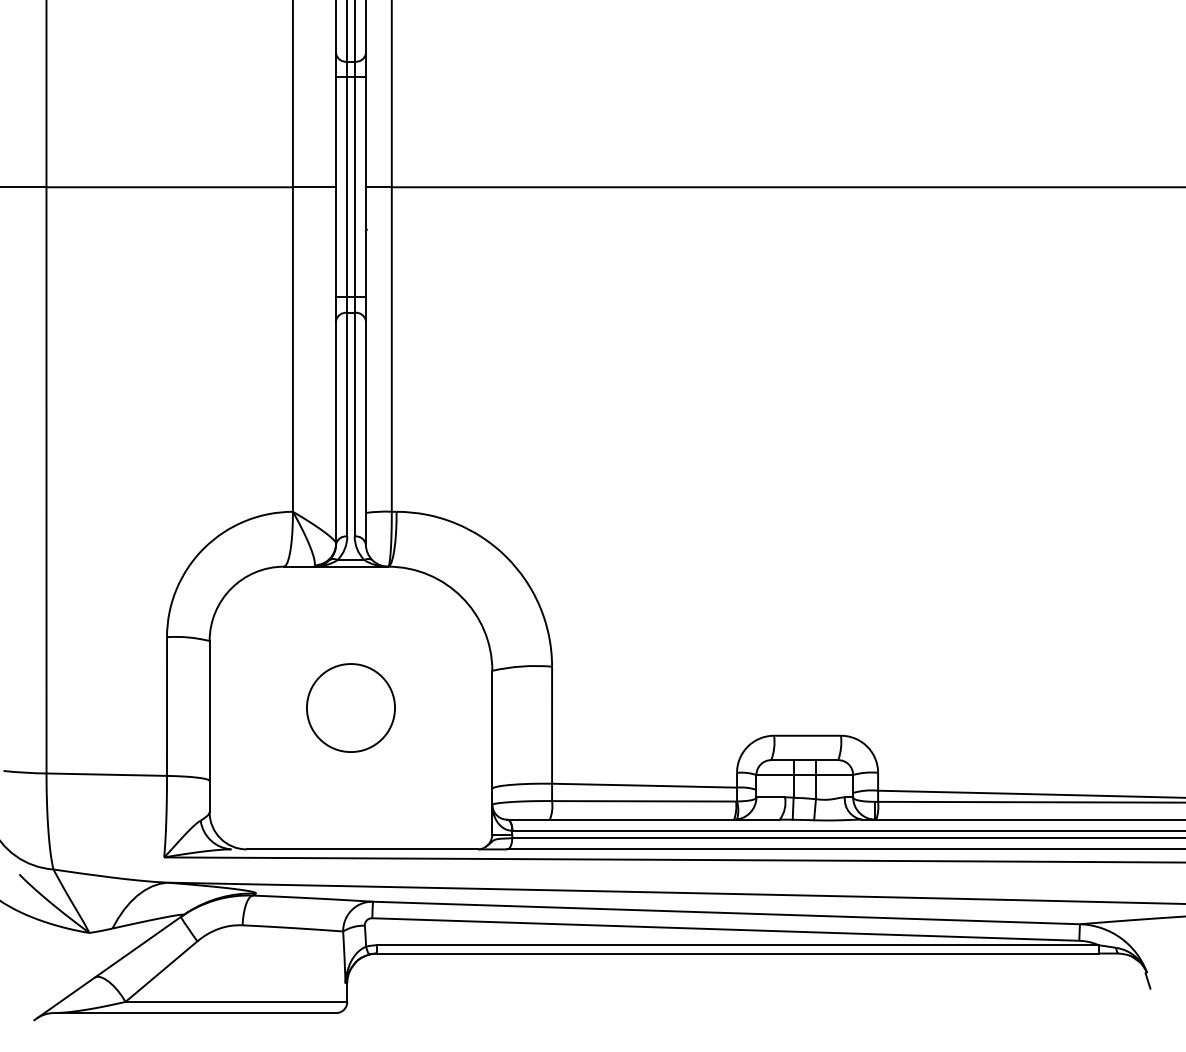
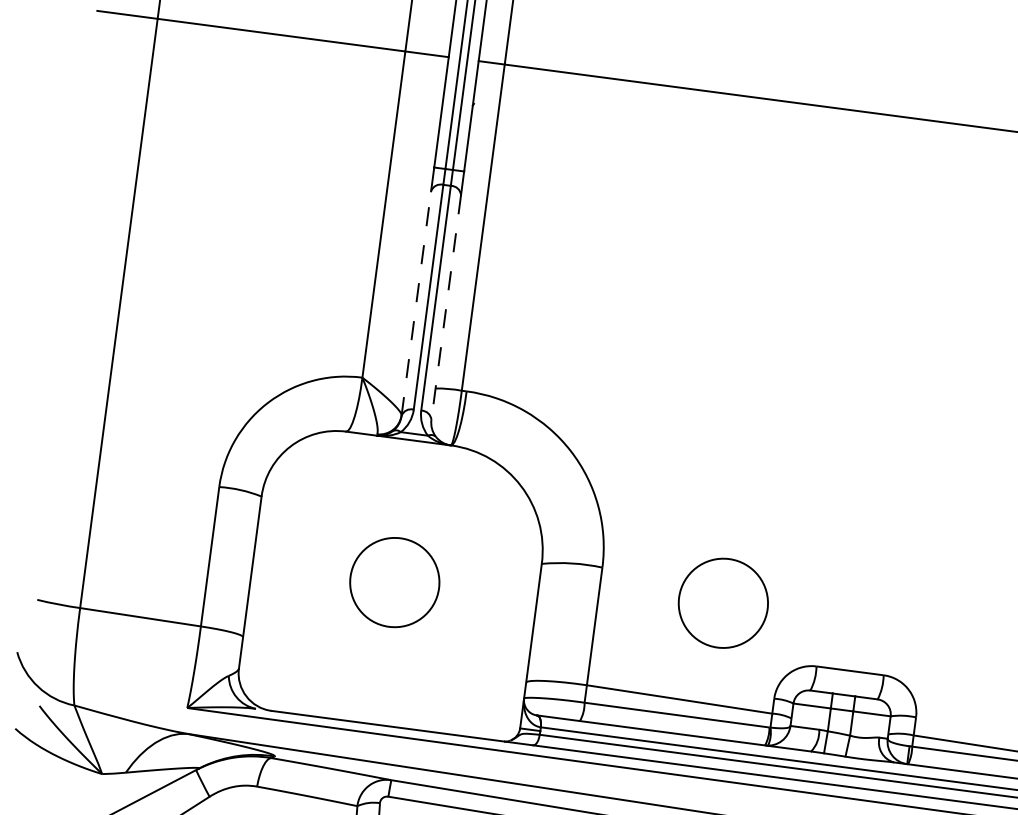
line: (336, 432) -> (416, 303), solid -> dashed
line: (365, 432) -> (445, 307), solid -> dashed
circle: (674, 685) -> (722, 602), added

